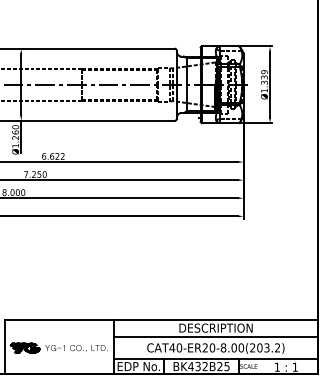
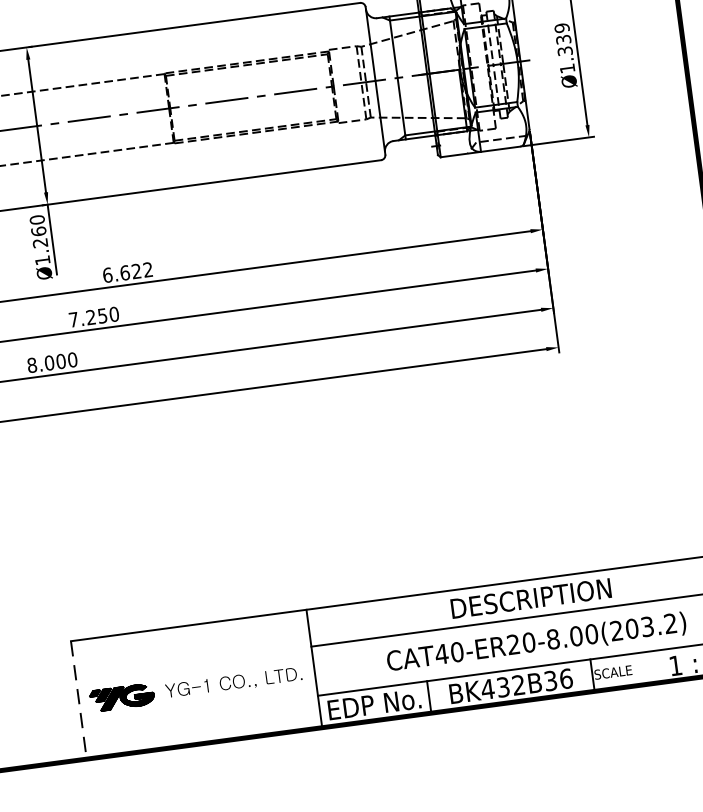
line: (5, 347) -> (79, 701), solid -> dashed
text: (223, 366) -> (558, 679), BK432B25 -> BK432B36

